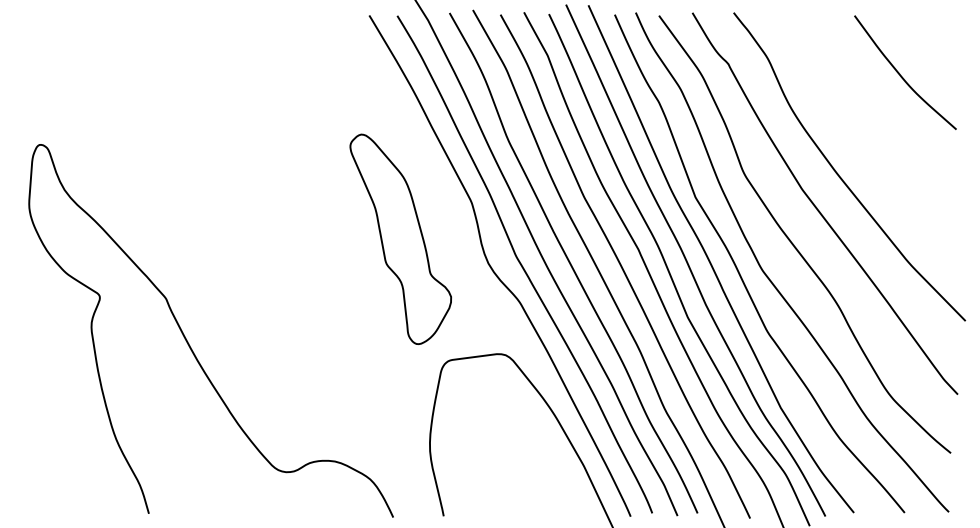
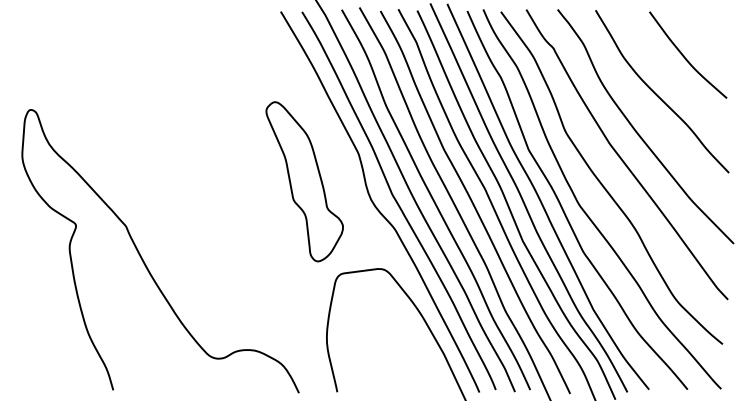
curve: (866, 125) -> (658, 95), added

